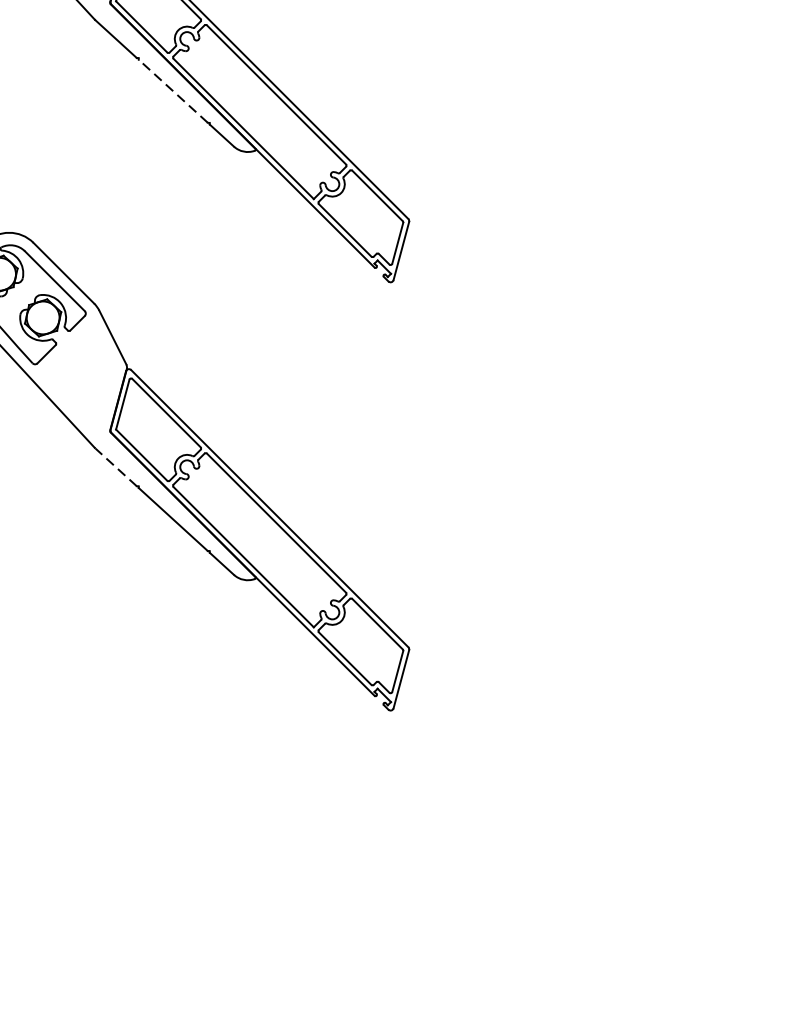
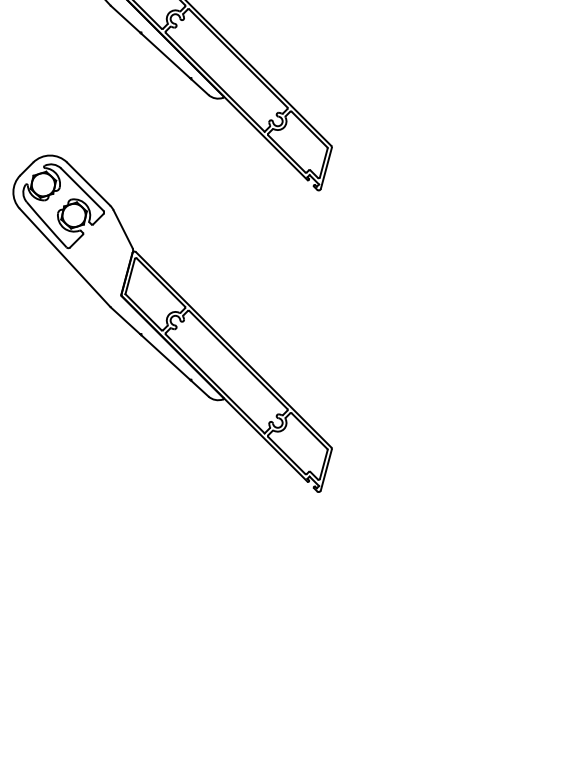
line: (172, 90) -> (165, 55), dashed -> solid
line: (116, 467) -> (125, 320), dashed -> solid

